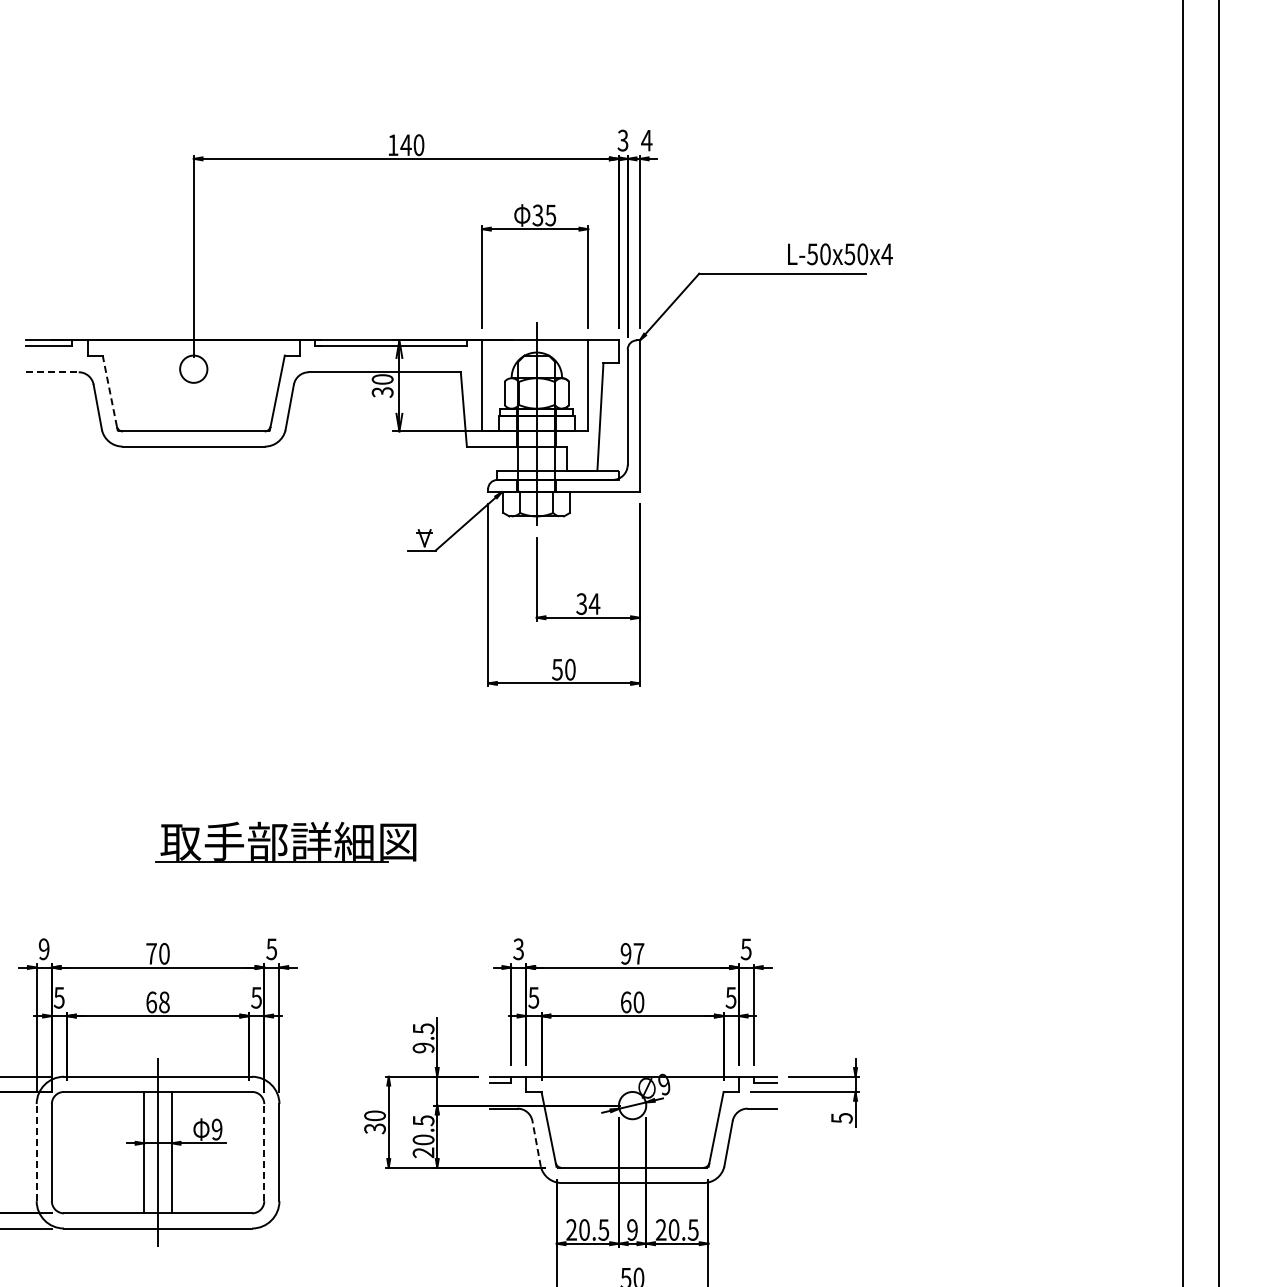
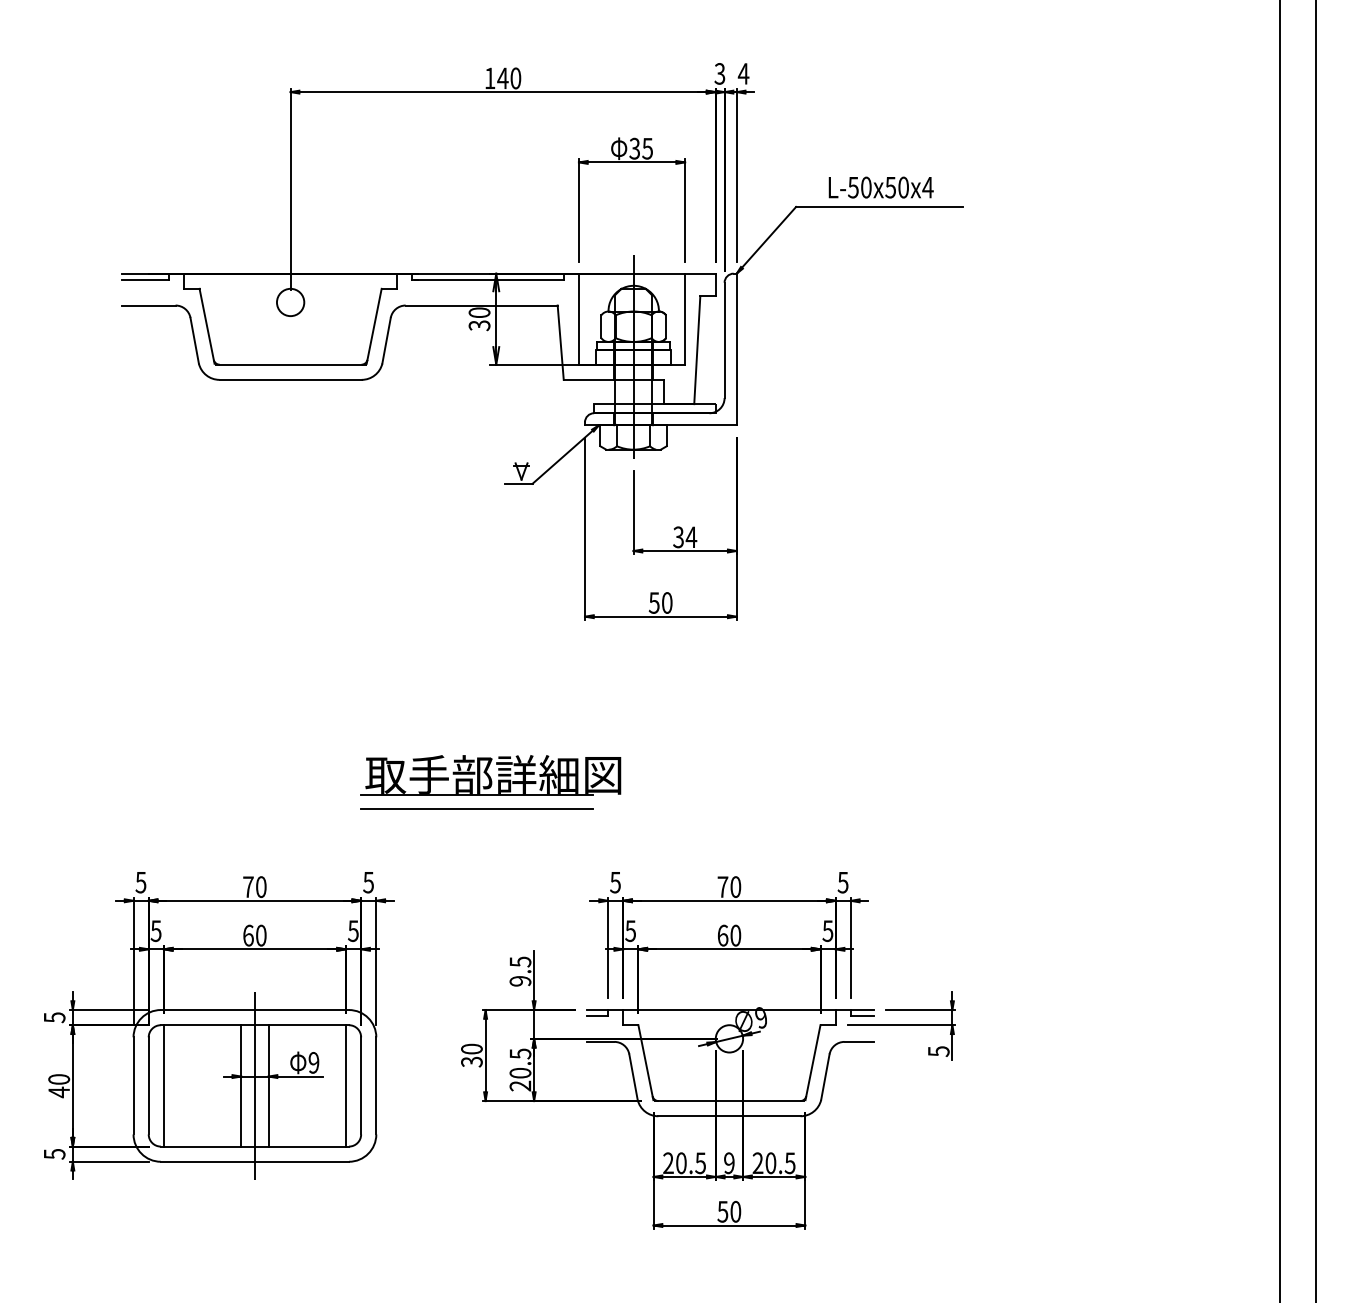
text: (839, 254) -> (880, 187), moved
line: (51, 372) -> (148, 305), dashed -> solid
line: (109, 390) -> (206, 323), dashed -> solid
part: (285, 842) -> (490, 775), moved
line: (379, 876) -> (476, 809), added
text: (518, 948) -> (615, 881), 3 -> 5
text: (43, 949) -> (140, 882), 9 -> 5
text: (632, 953) -> (729, 886), 97 -> 70
text: (164, 1002) -> (261, 935), 68 -> 60
line: (536, 1143) -> (633, 1076), dashed -> solid
line: (36, 1152) -> (133, 1085), dashed -> solid
line: (66, 1152) -> (163, 1085), added
line: (248, 1152) -> (345, 1085), added
line: (264, 1152) -> (361, 1085), dashed -> solid

